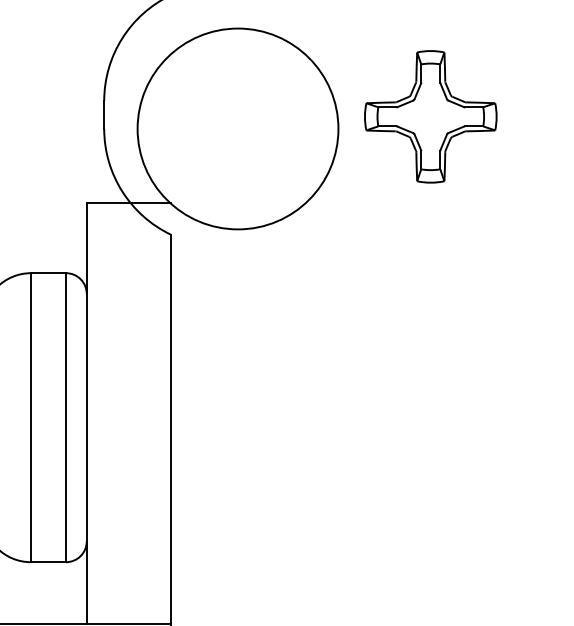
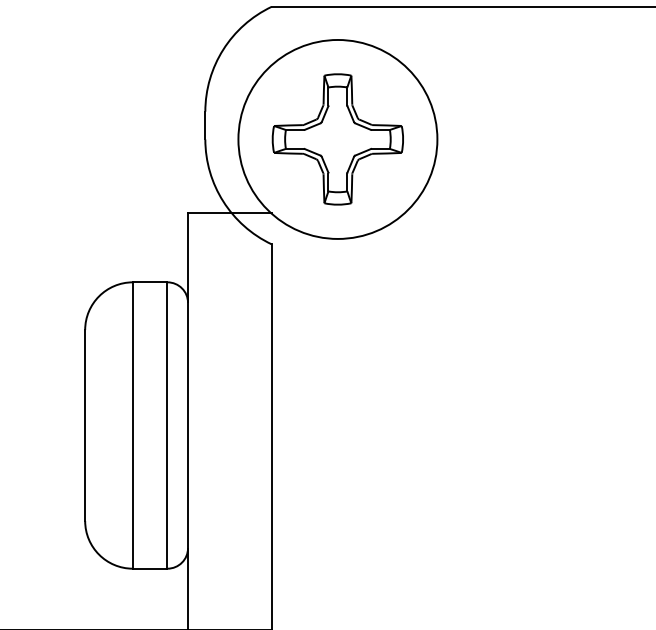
part: (430, 116) -> (337, 139), moved

